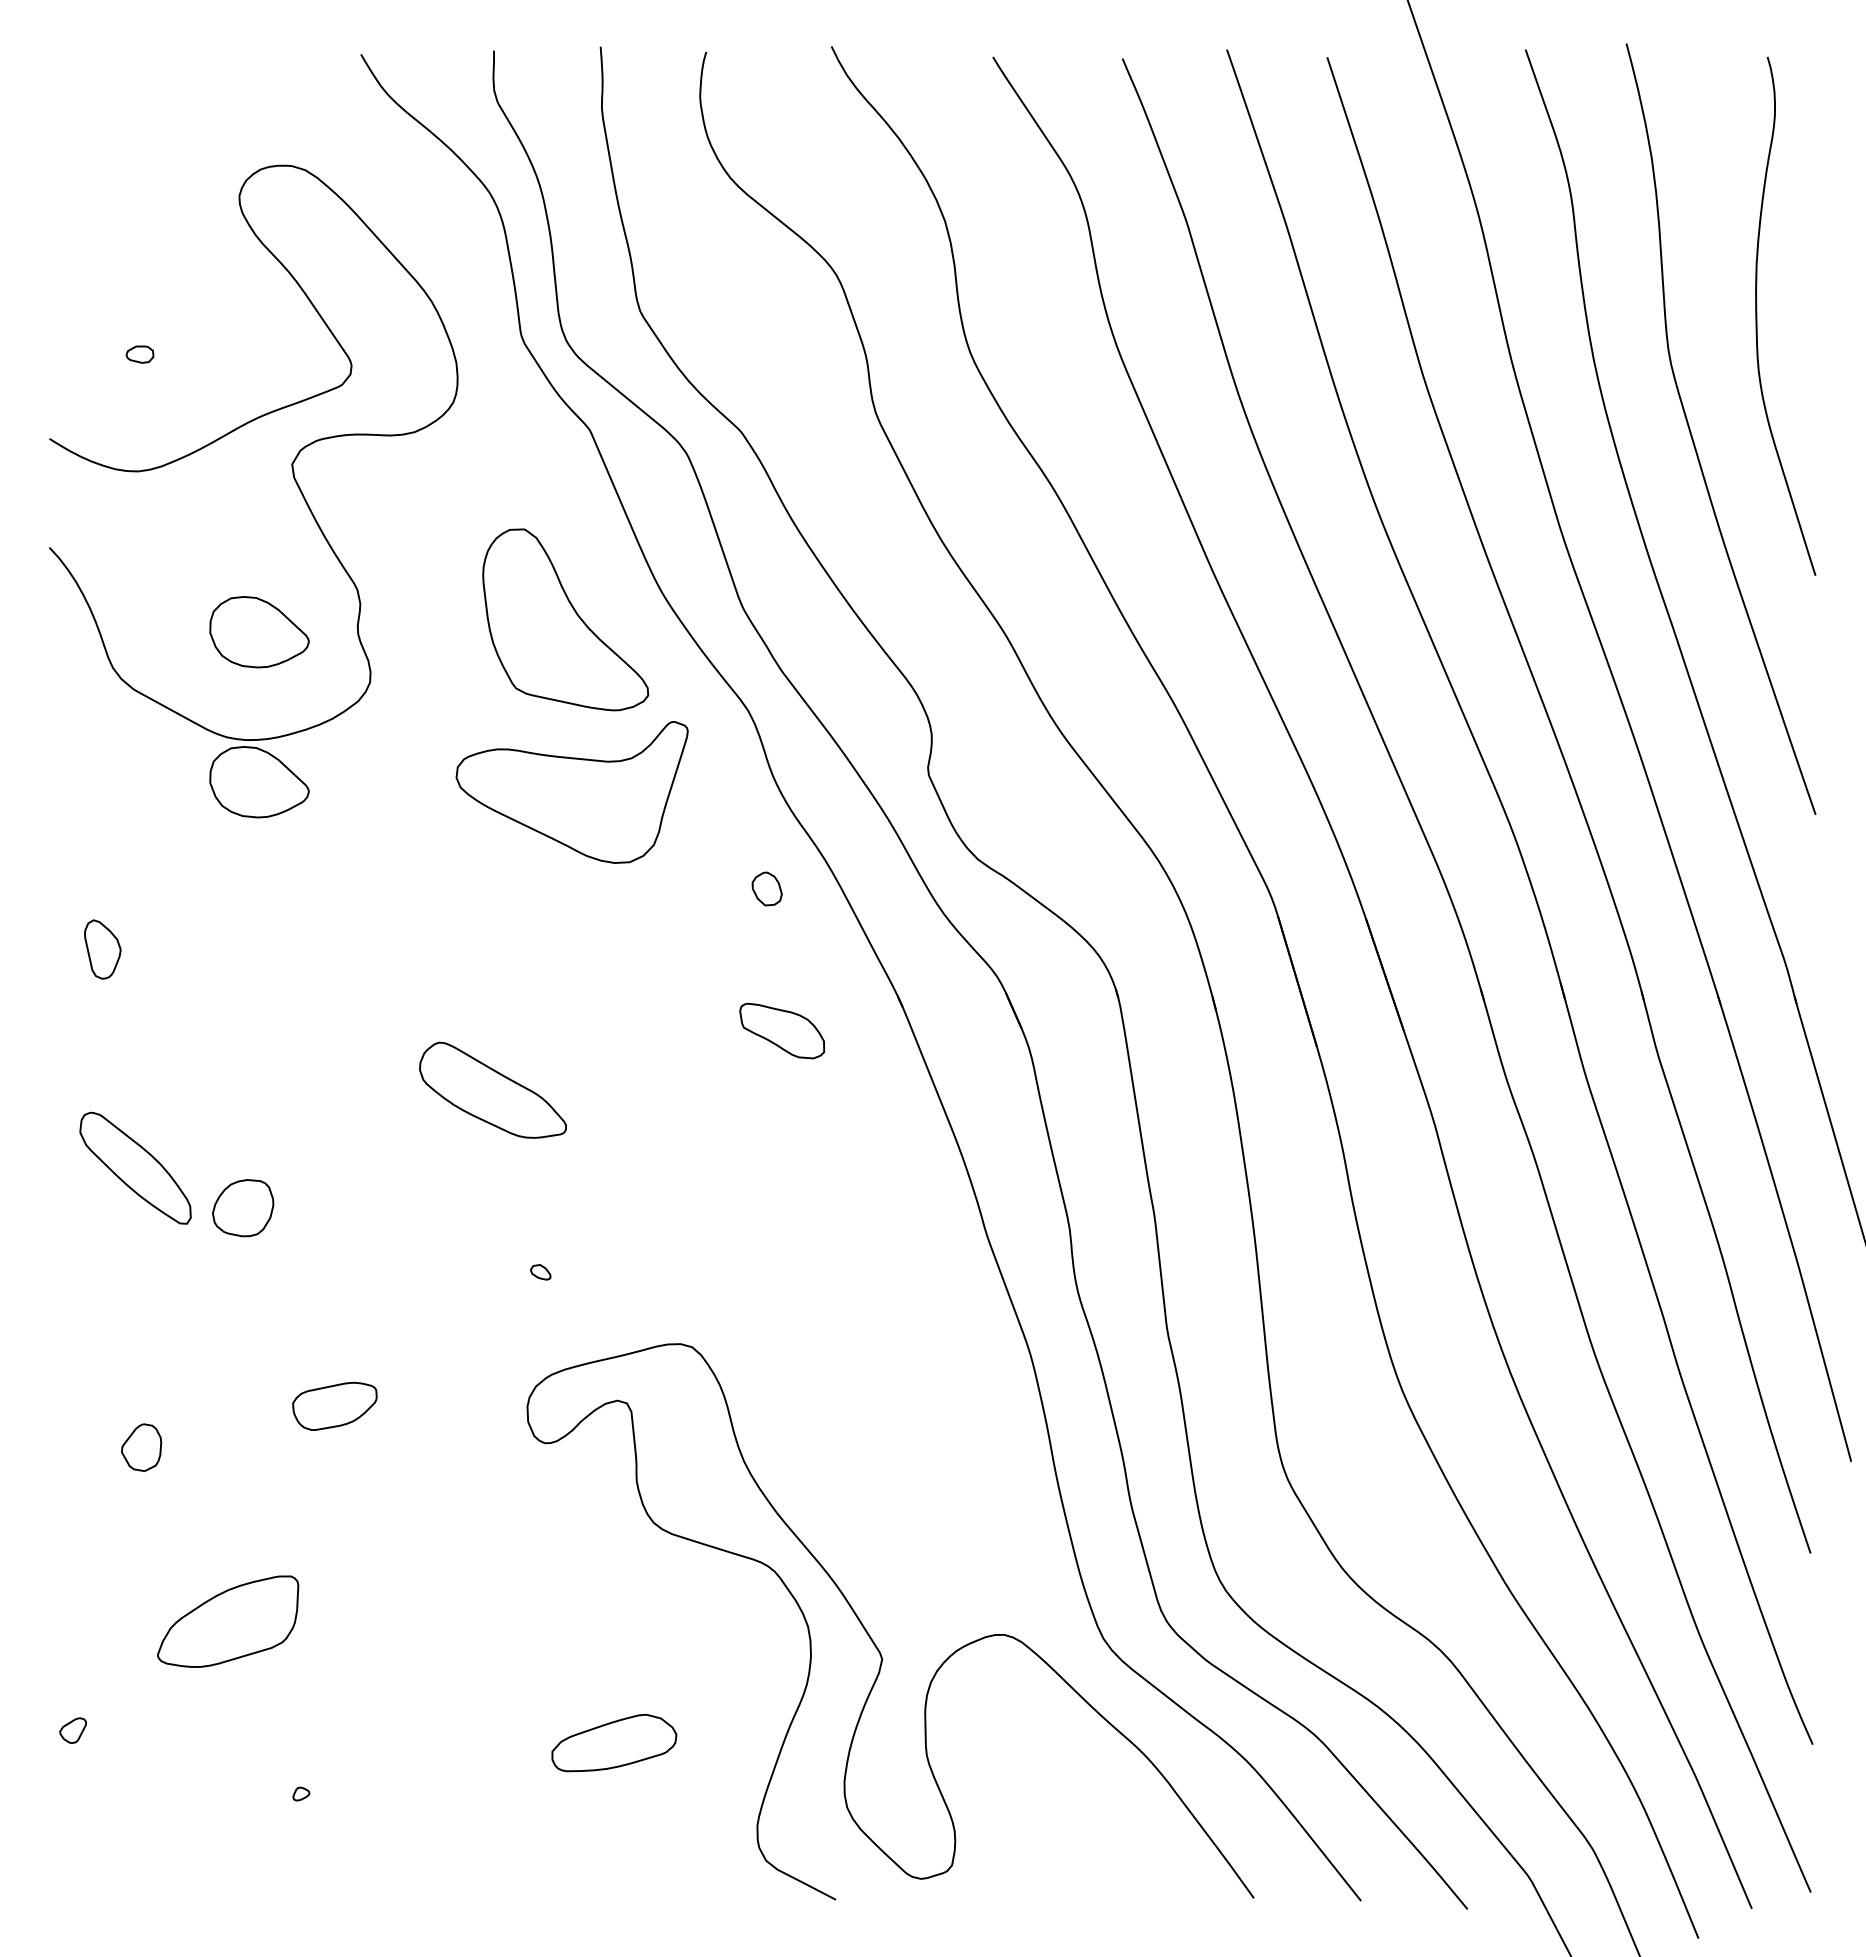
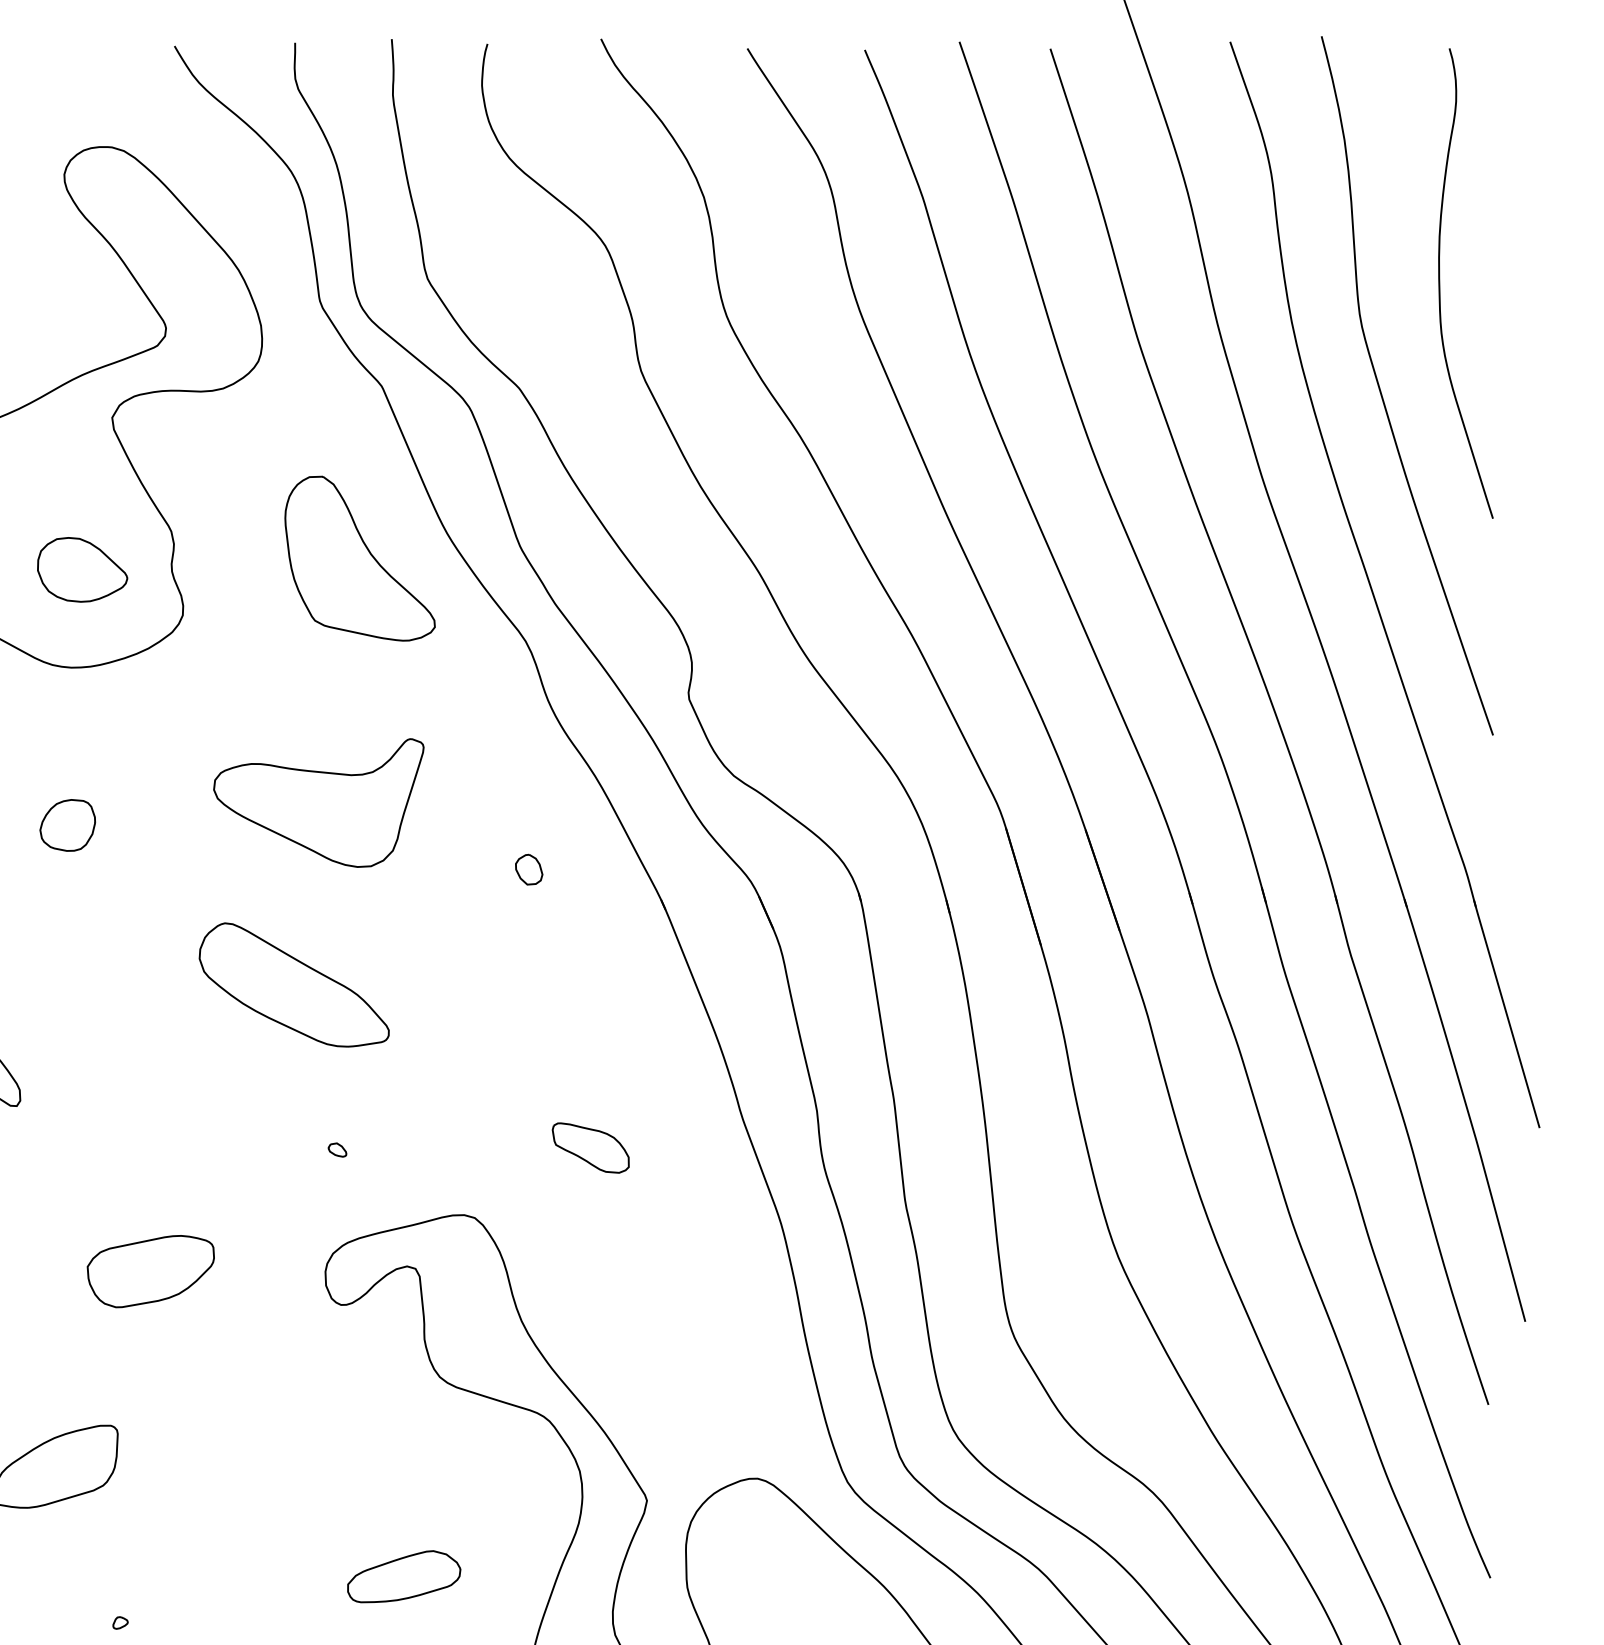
part: (259, 782) -> (82, 706), removed
part: (571, 792) -> (318, 803), moved
part: (766, 888) -> (528, 869), moved
part: (782, 1031) -> (591, 1148), moved
part: (492, 1090) -> (293, 985), size x1.43
part: (243, 1208) -> (68, 825), moved
part: (334, 1406) -> (150, 1271), size x1.67

